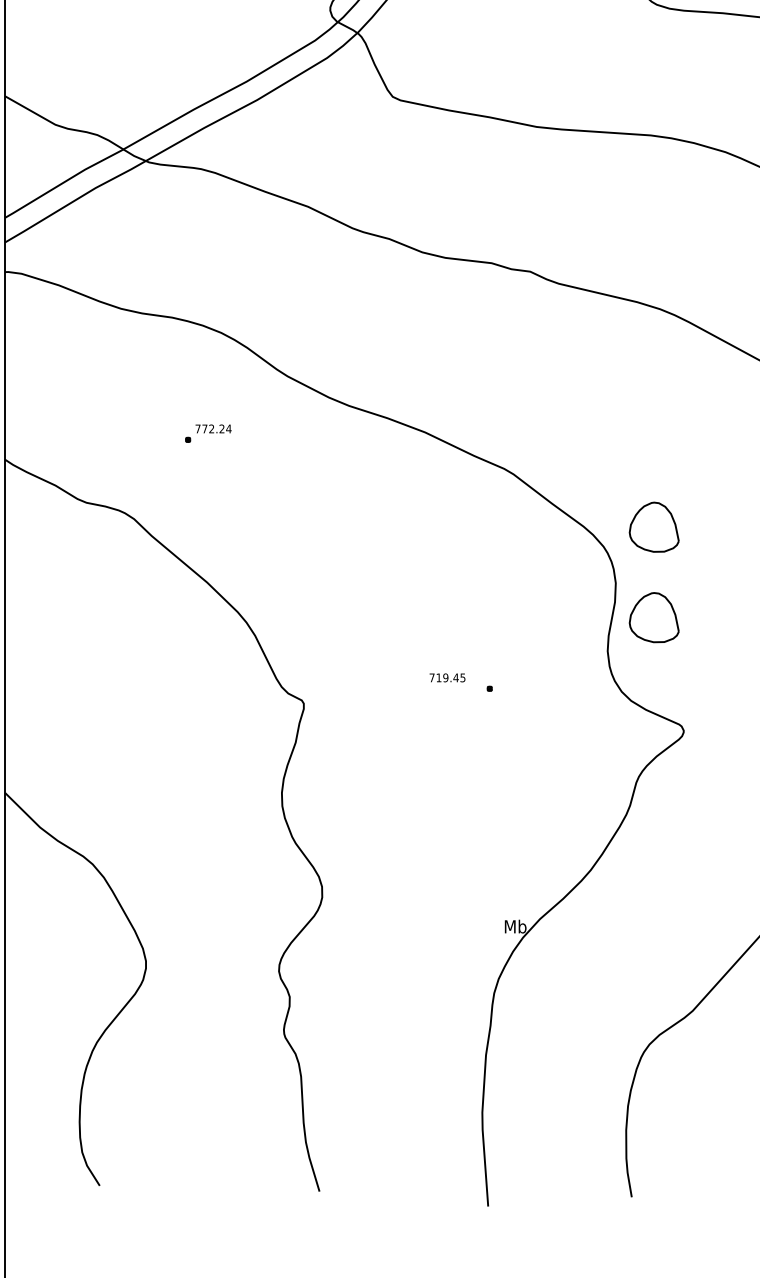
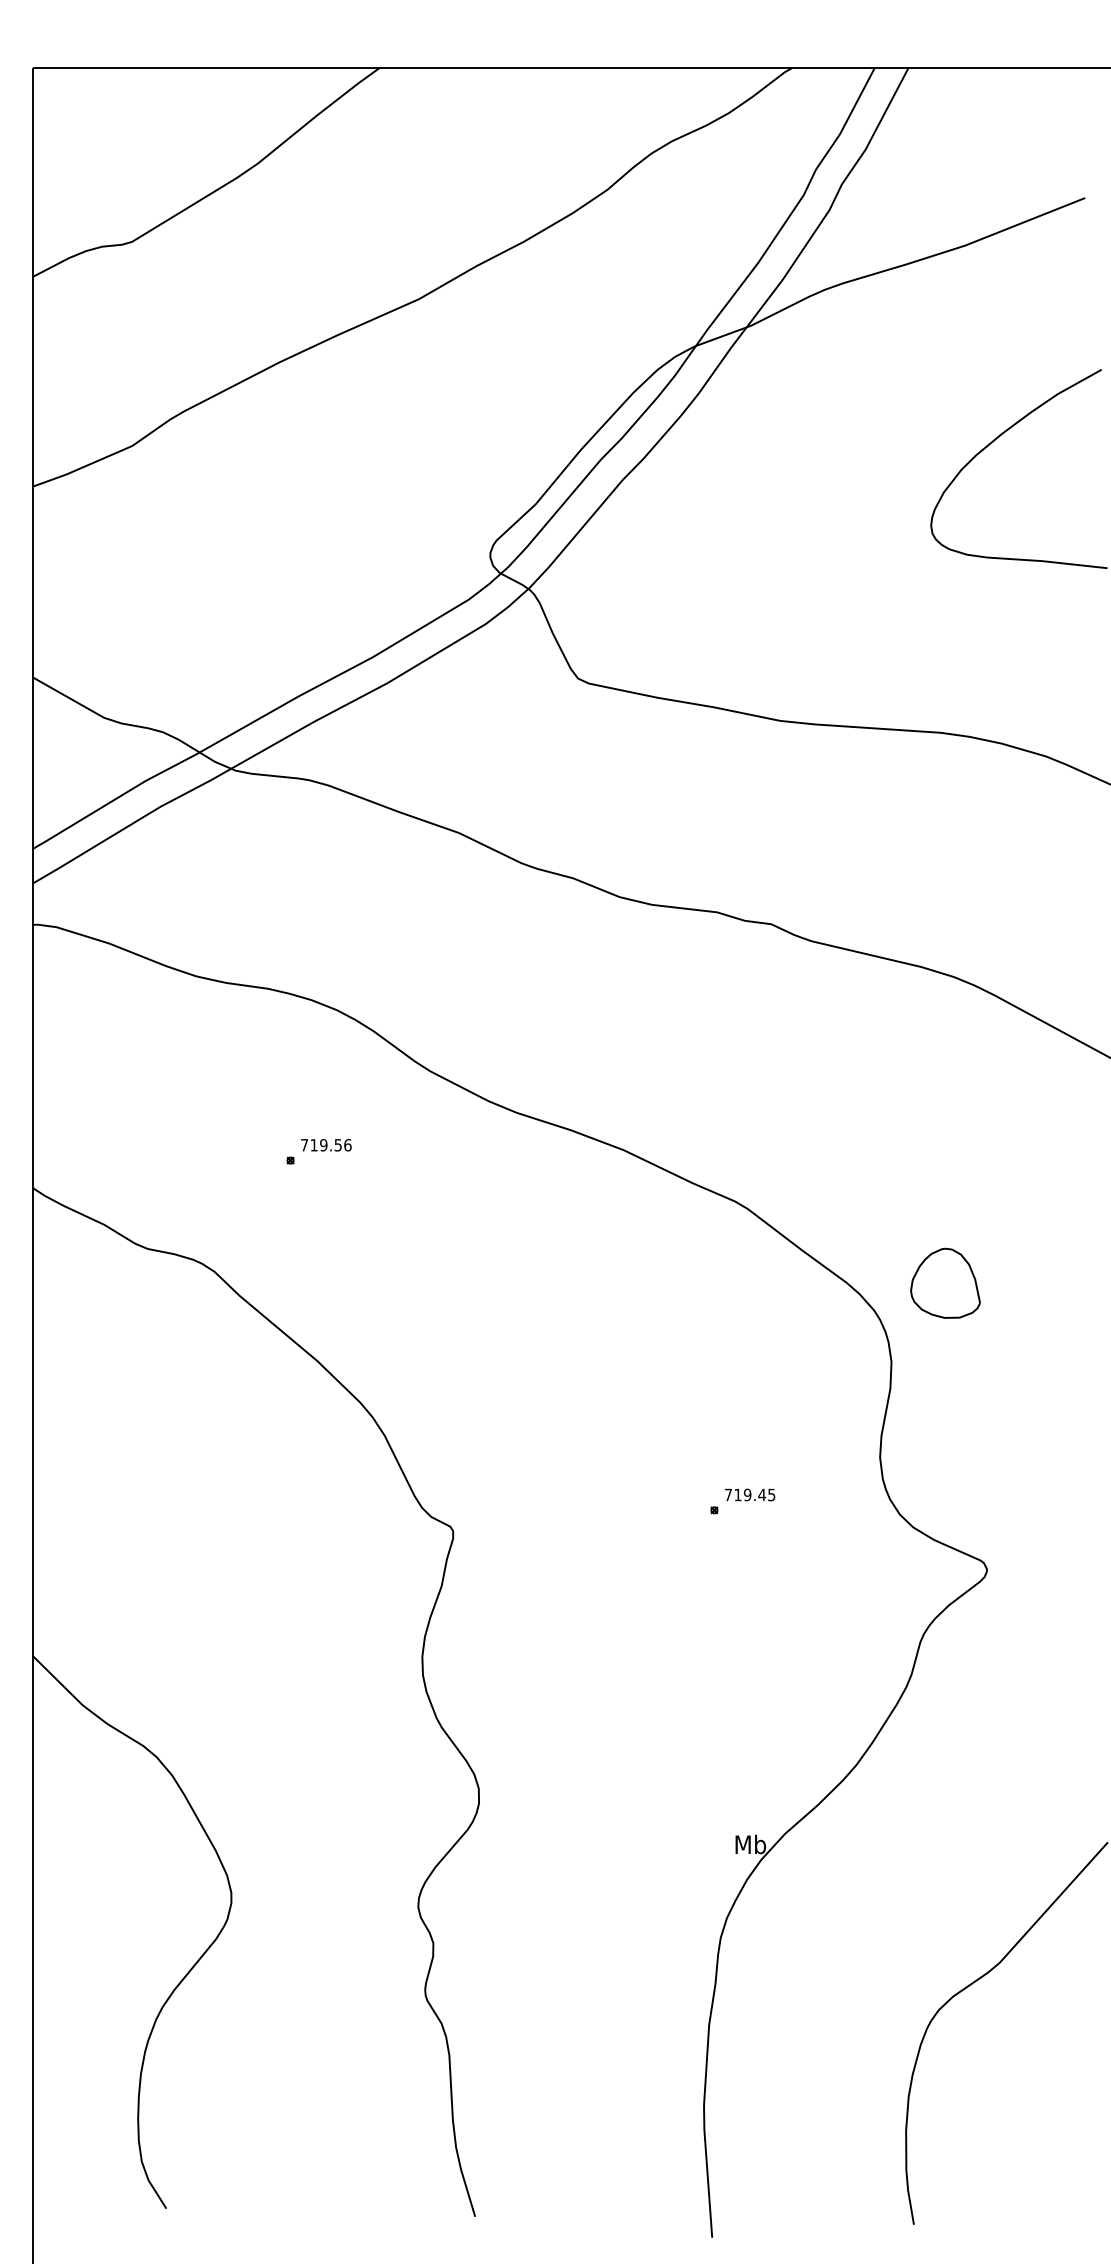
text: (216, 429) -> (330, 1145), 772.24 -> 719.56
part: (654, 617) -> (945, 1409), removed
text: (447, 677) -> (750, 1494), moved

